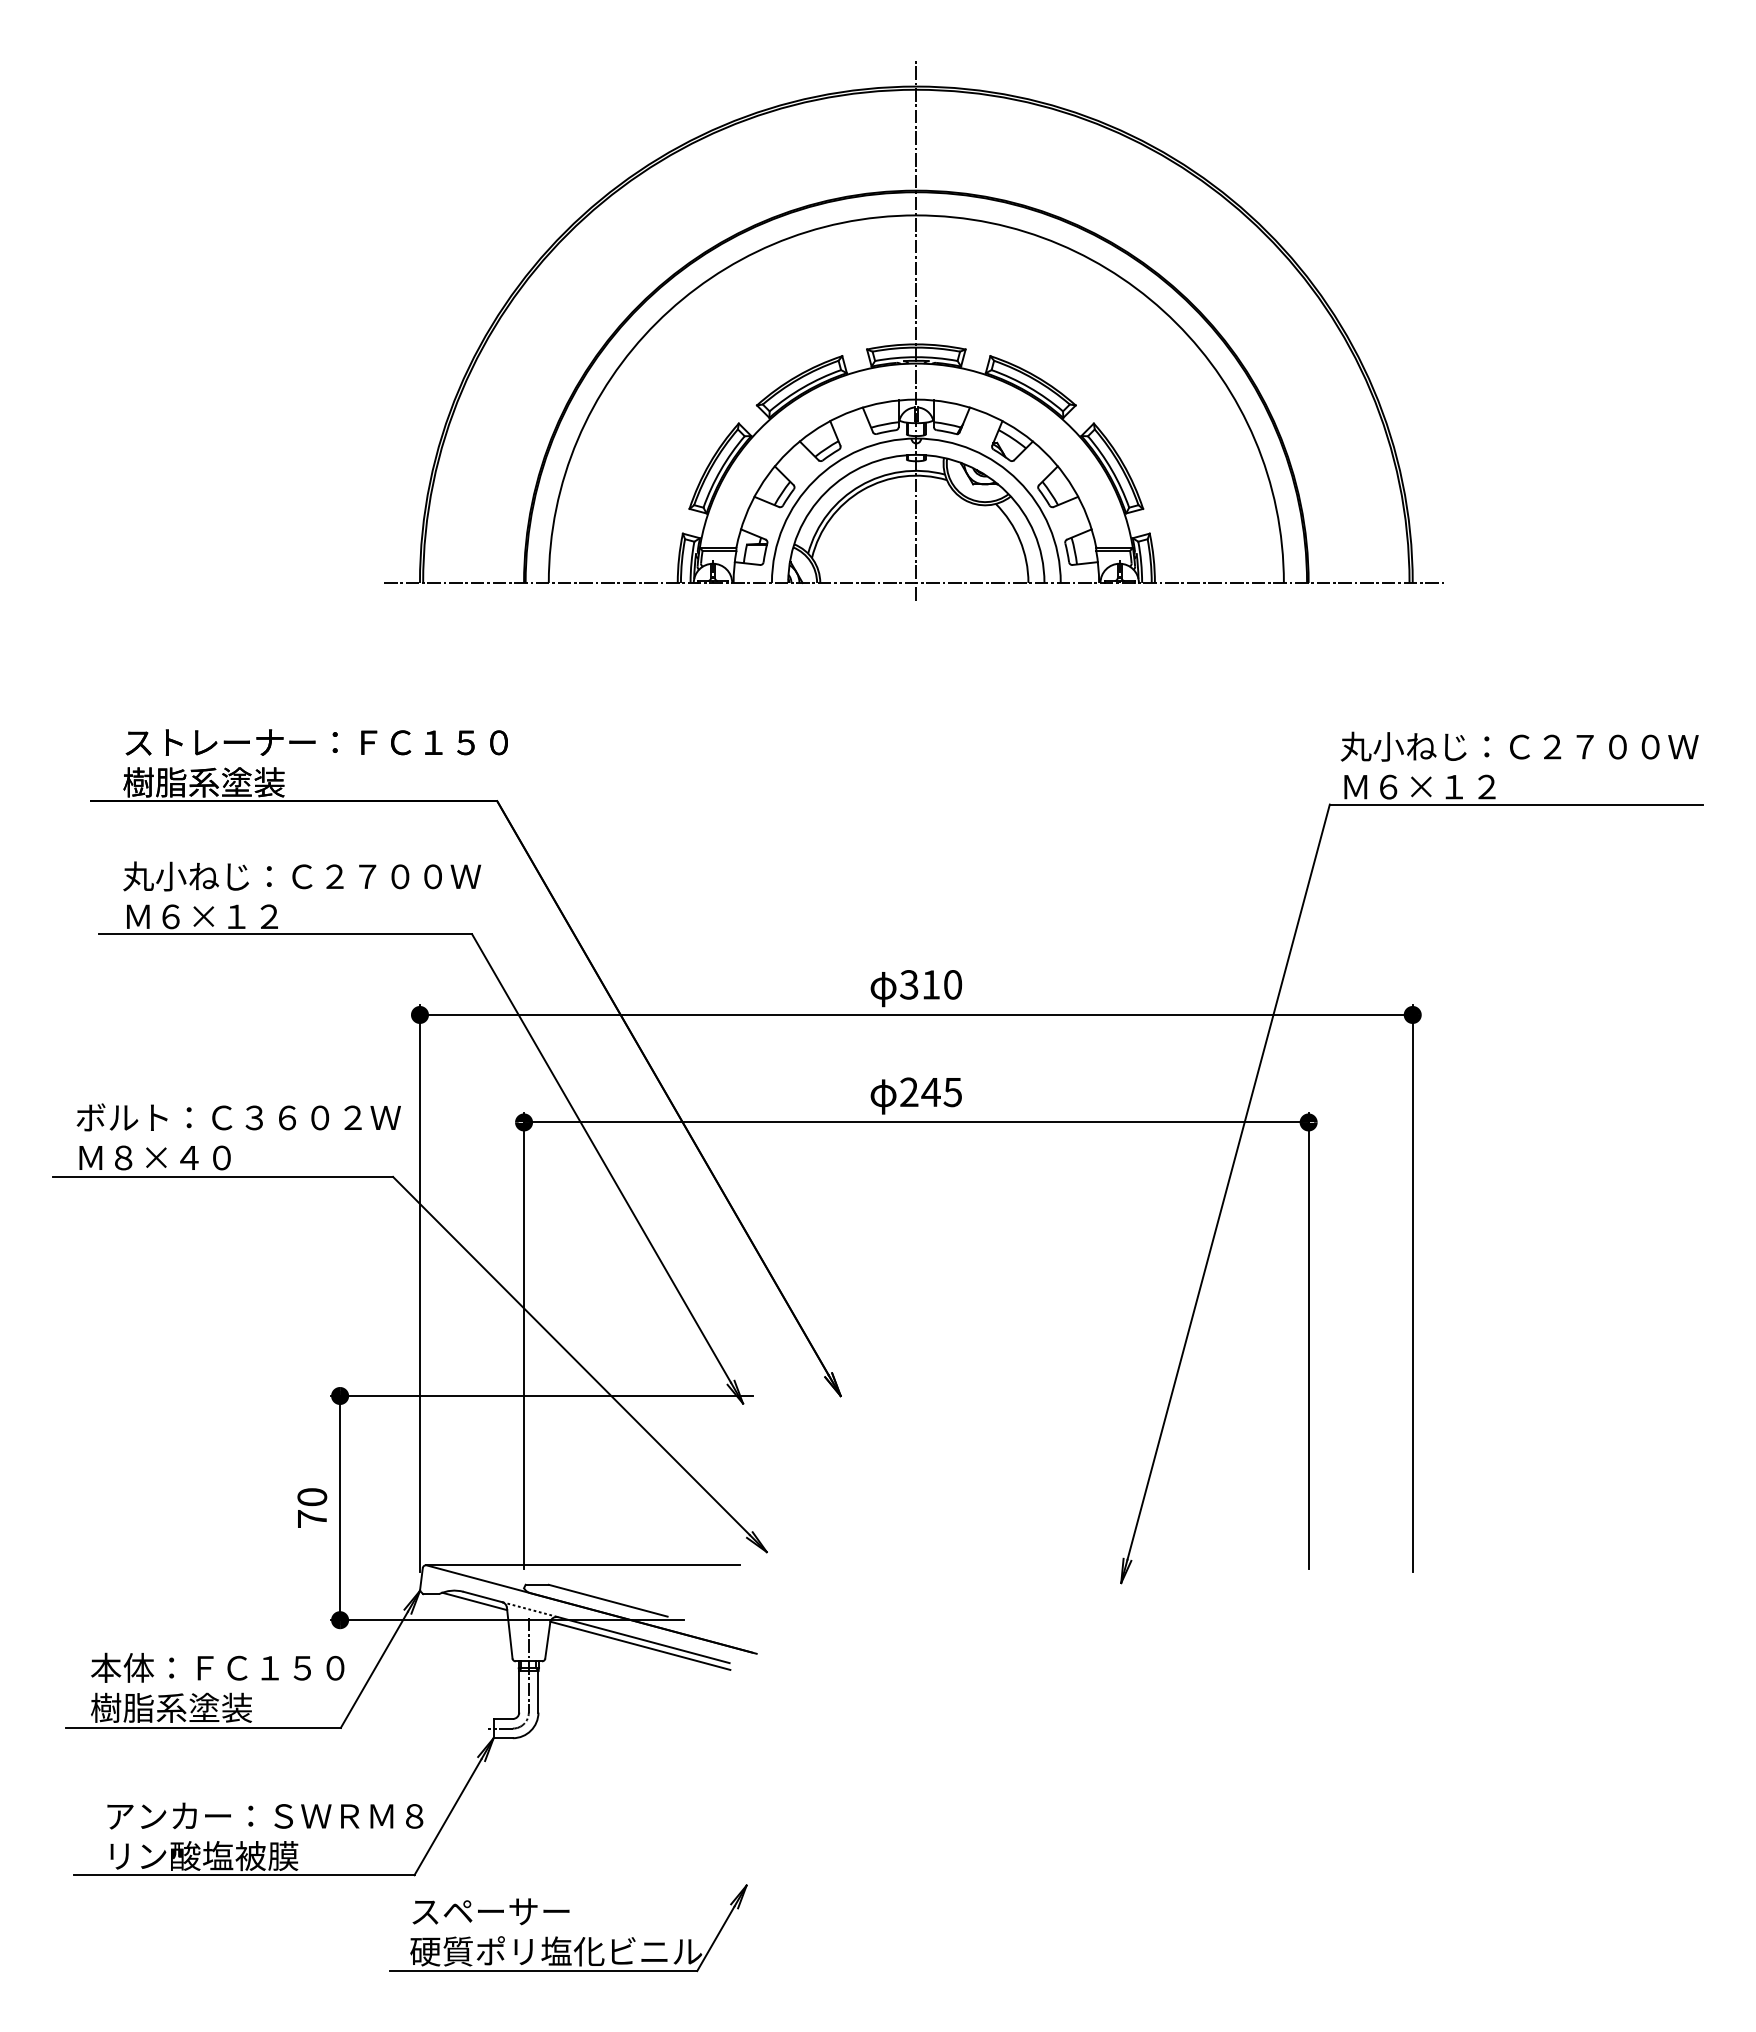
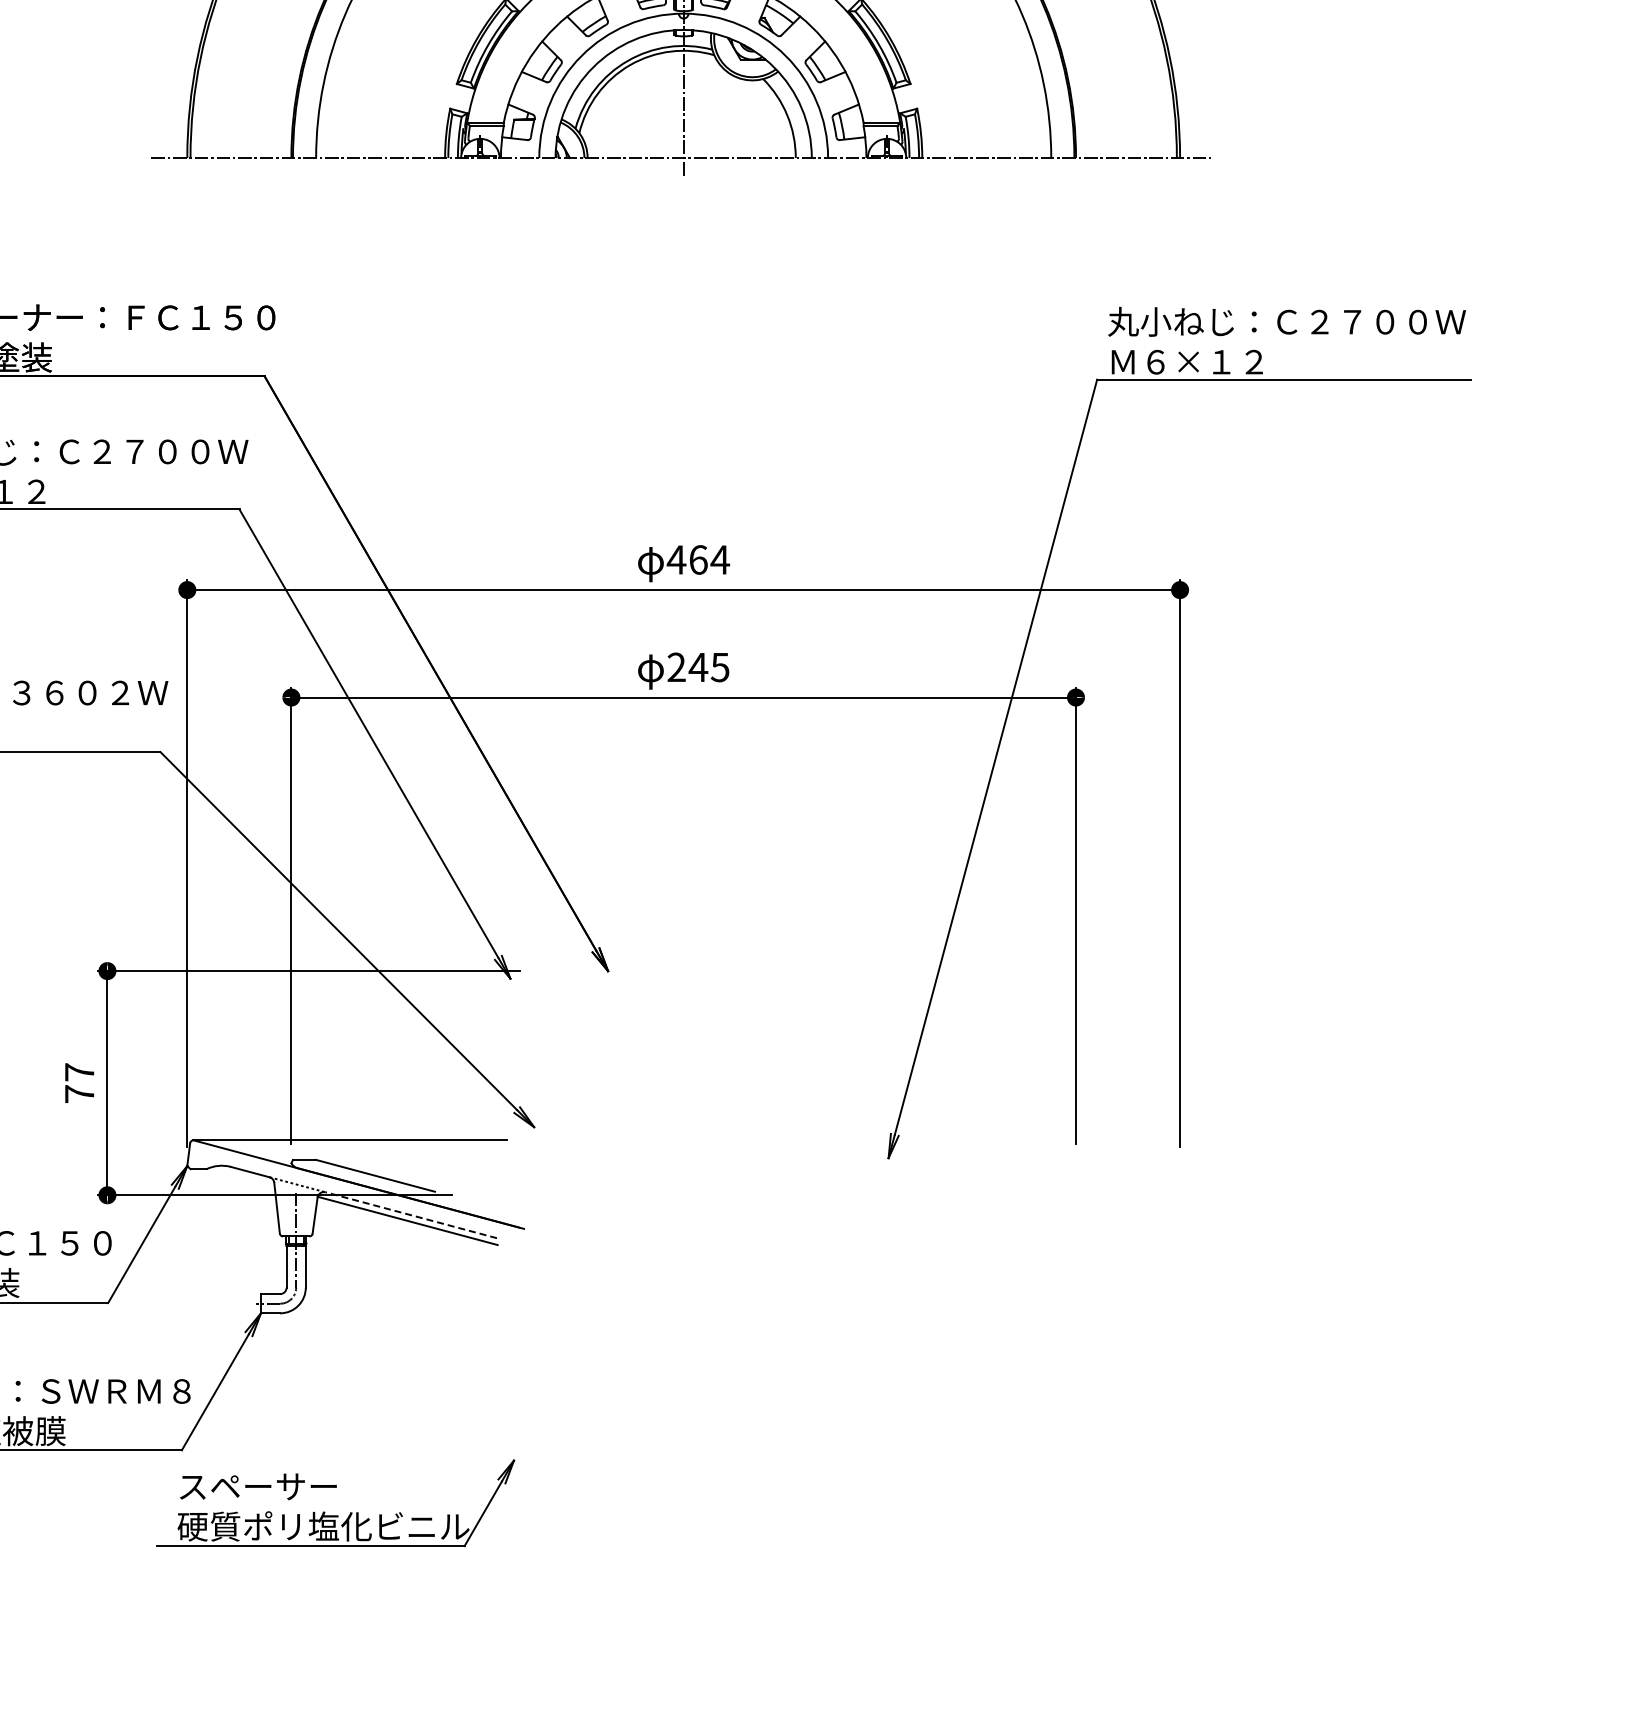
text: (930, 984) -> (697, 559), 310 -> 464
text: (312, 1497) -> (79, 1072), 70 -> 77
line: (474, 1601) -> (241, 1176), removed
line: (643, 1640) -> (410, 1215), solid -> dashed

